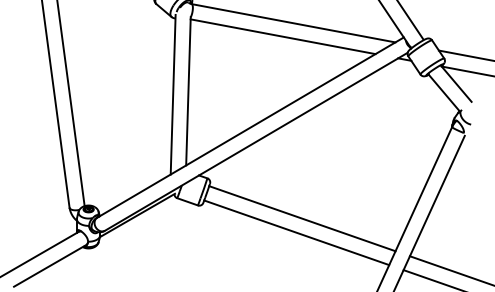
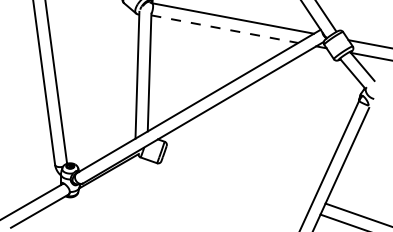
line: (283, 36) -> (225, 29), solid -> dashed
line: (302, 218) -> (240, 173), removed
line: (296, 232) -> (235, 184), removed

